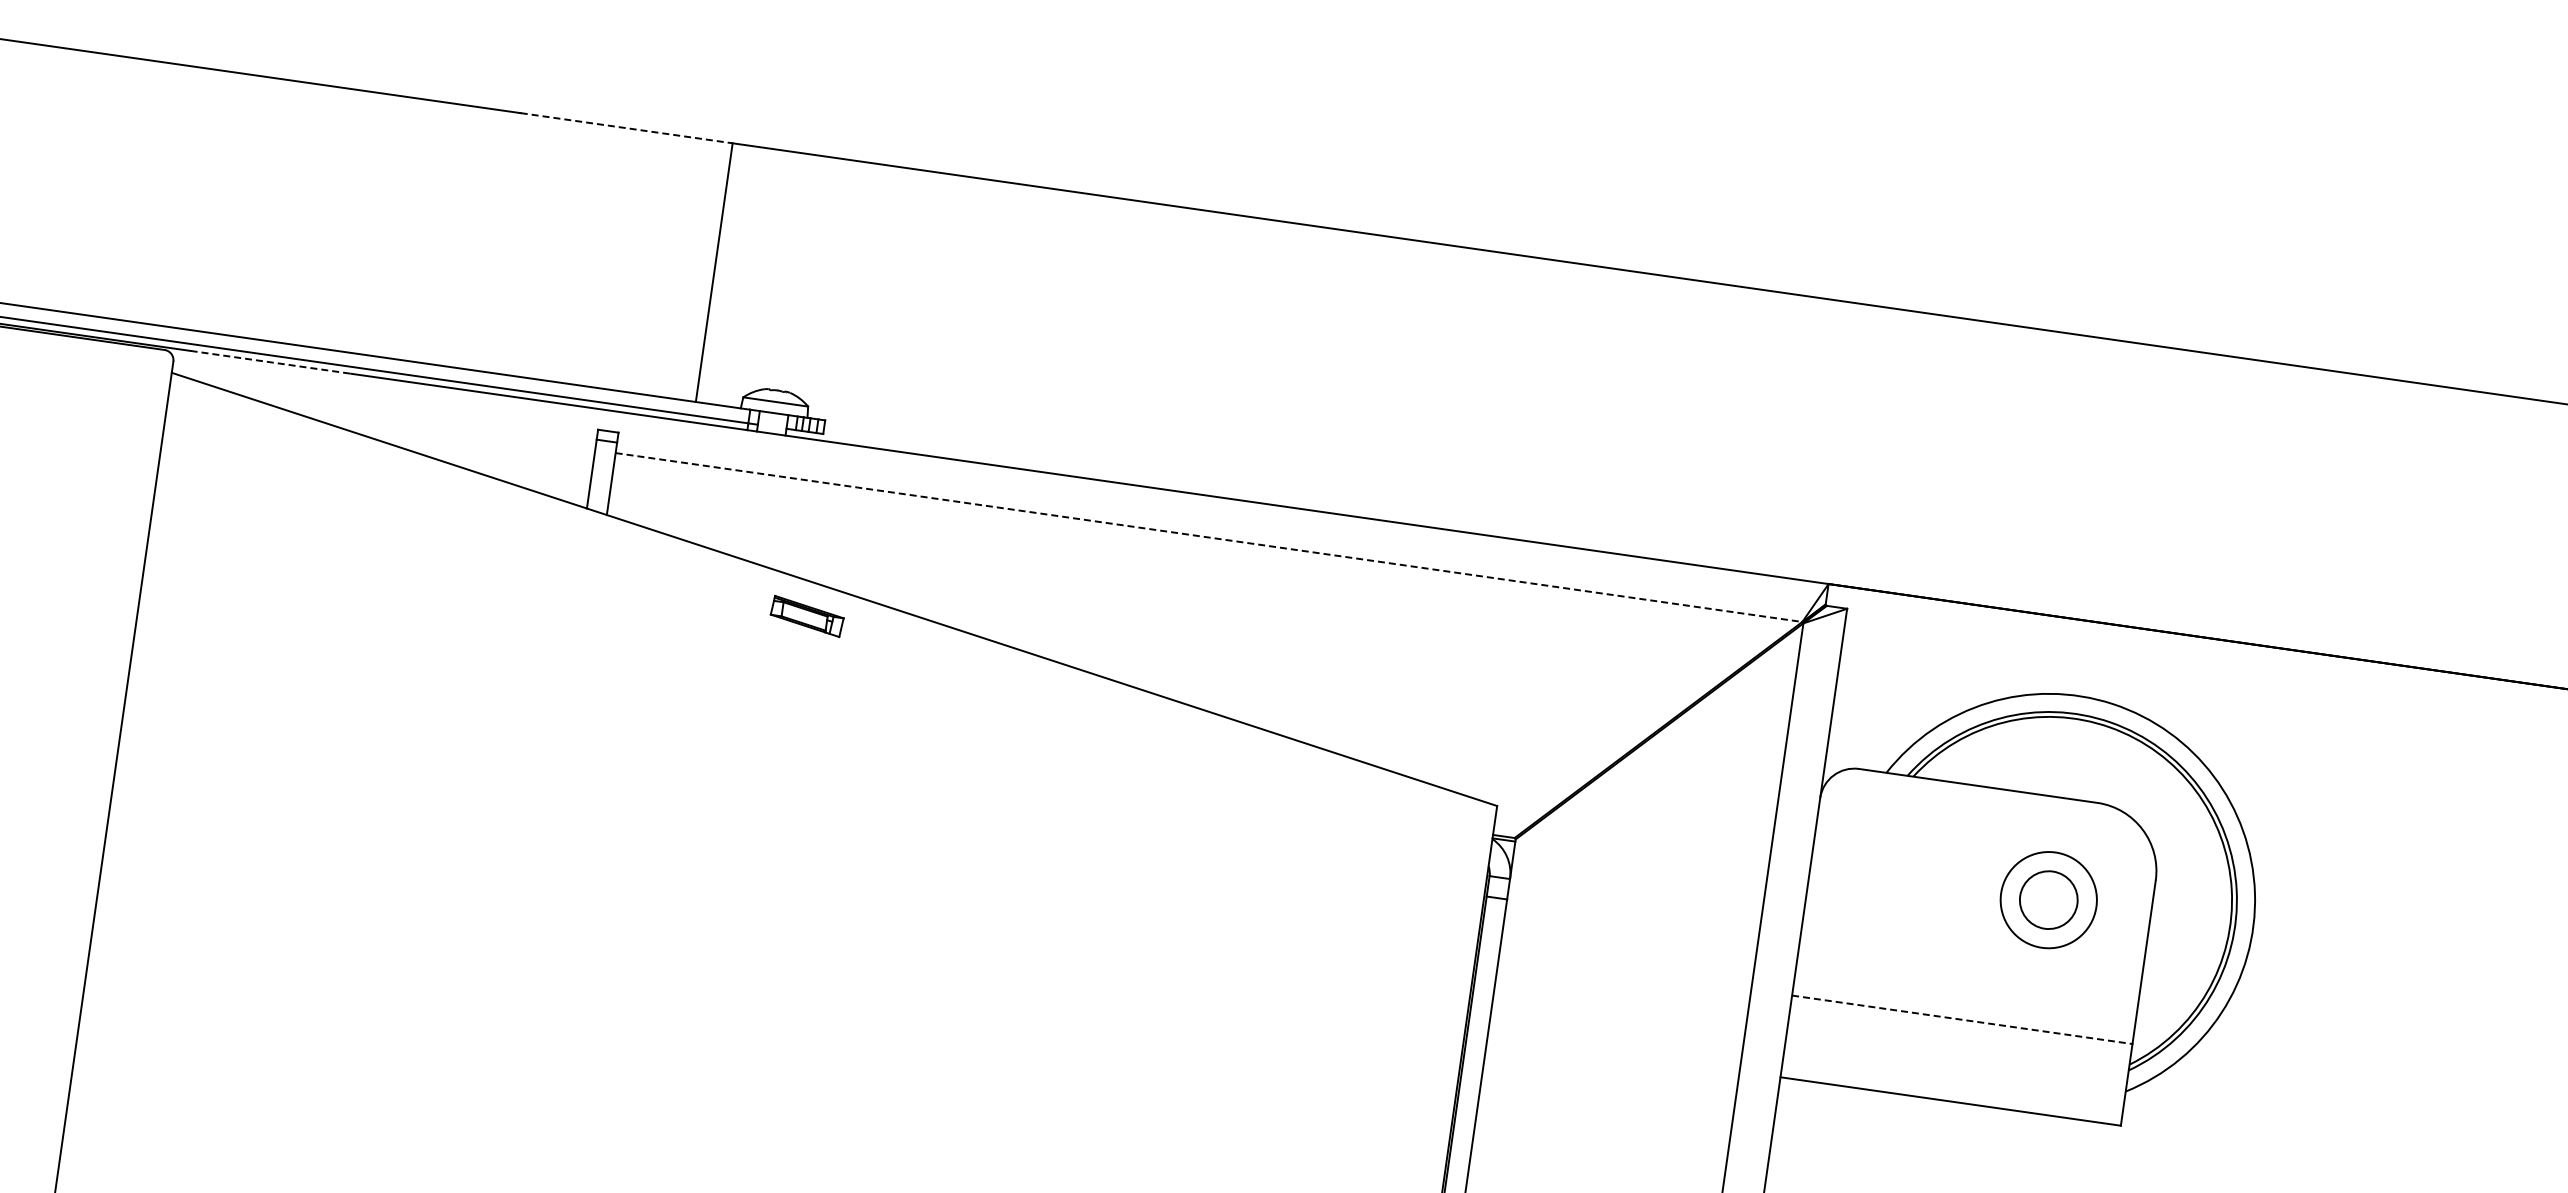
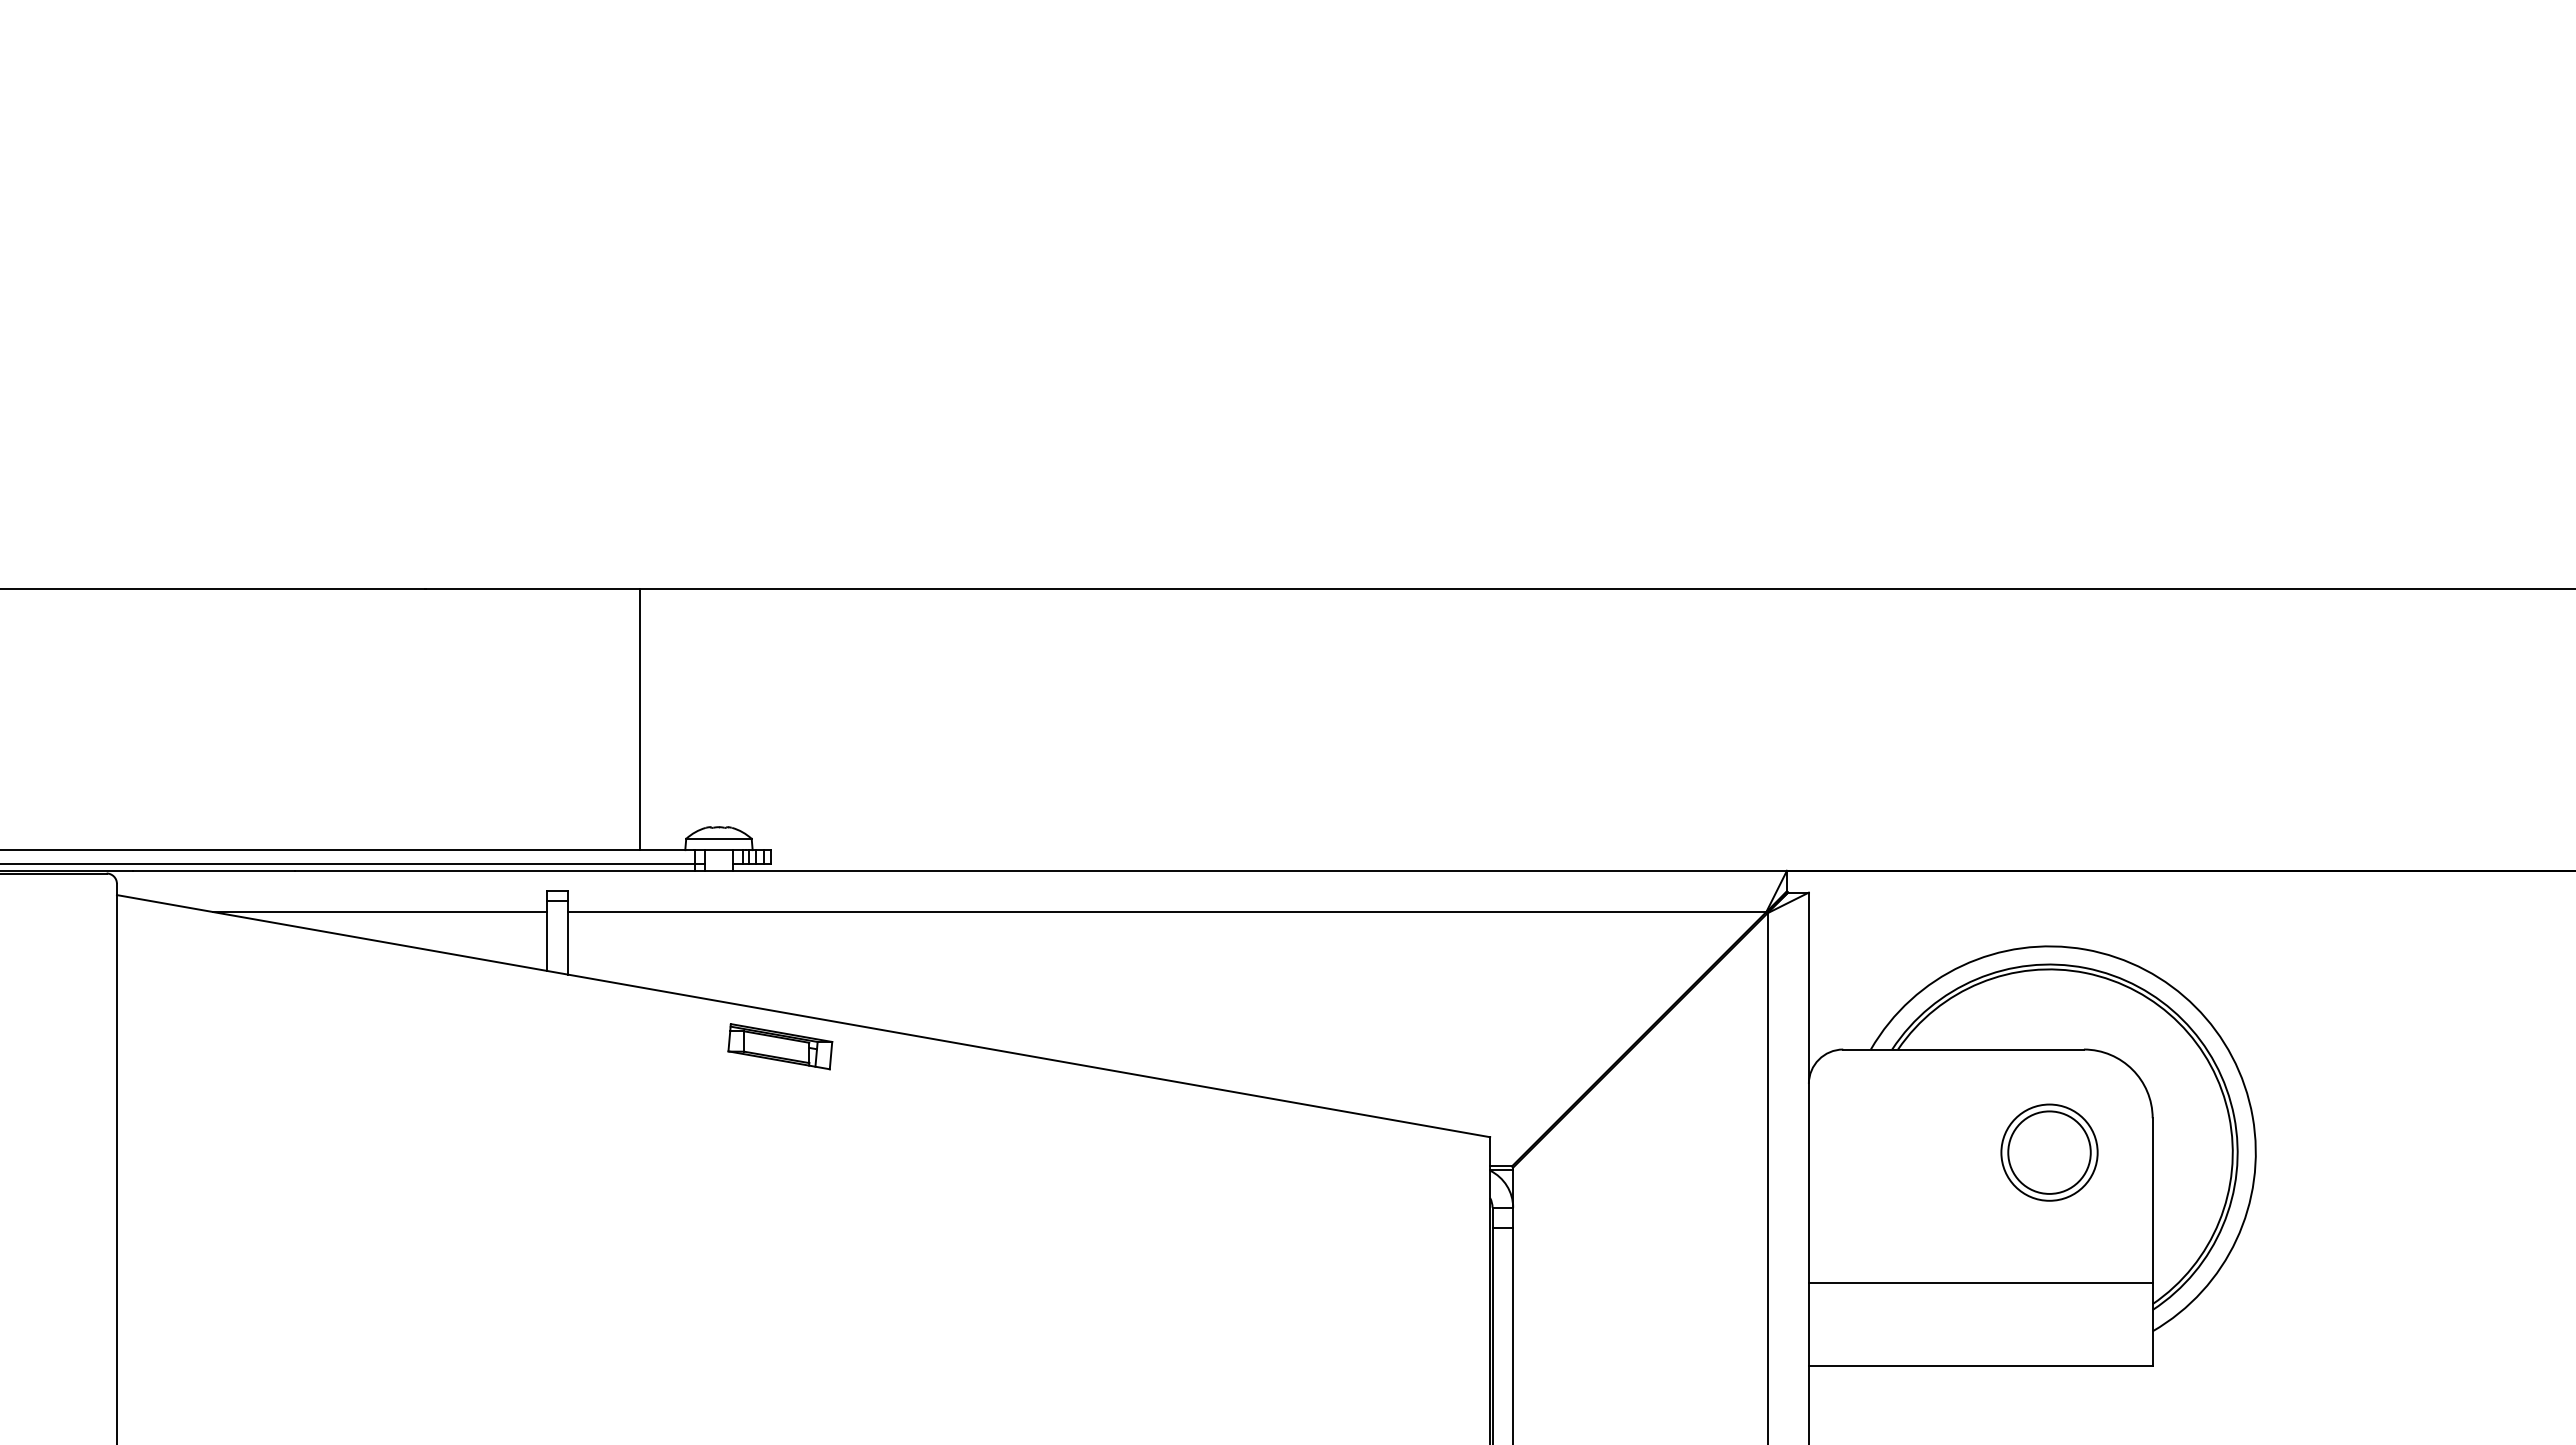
line: (627, 127) -> (533, 588), dashed -> solid
line: (271, 362) -> (214, 870), dashed -> solid
line: (429, 427) -> (379, 912), added
line: (1209, 538) -> (1167, 912), dashed -> solid
part: (807, 616) -> (780, 1046), size x1.43
circle: (2048, 899) -> (2049, 1152), size x1.43
line: (1962, 1019) -> (1980, 1283), dashed -> solid

